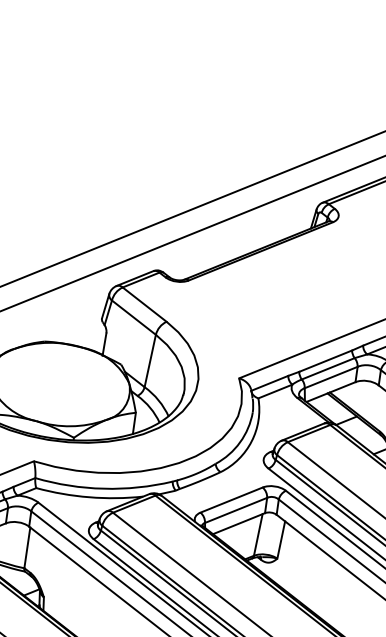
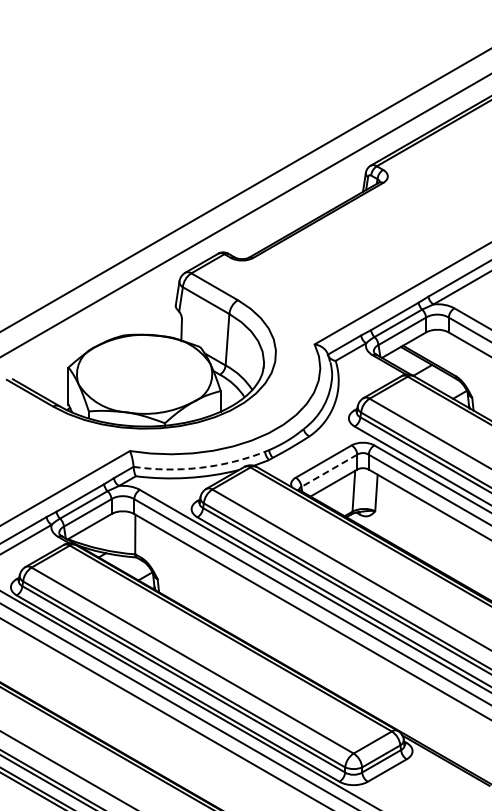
arc: (104, 488) -> (200, 467), solid -> dashed
line: (235, 511) -> (328, 471), solid -> dashed

